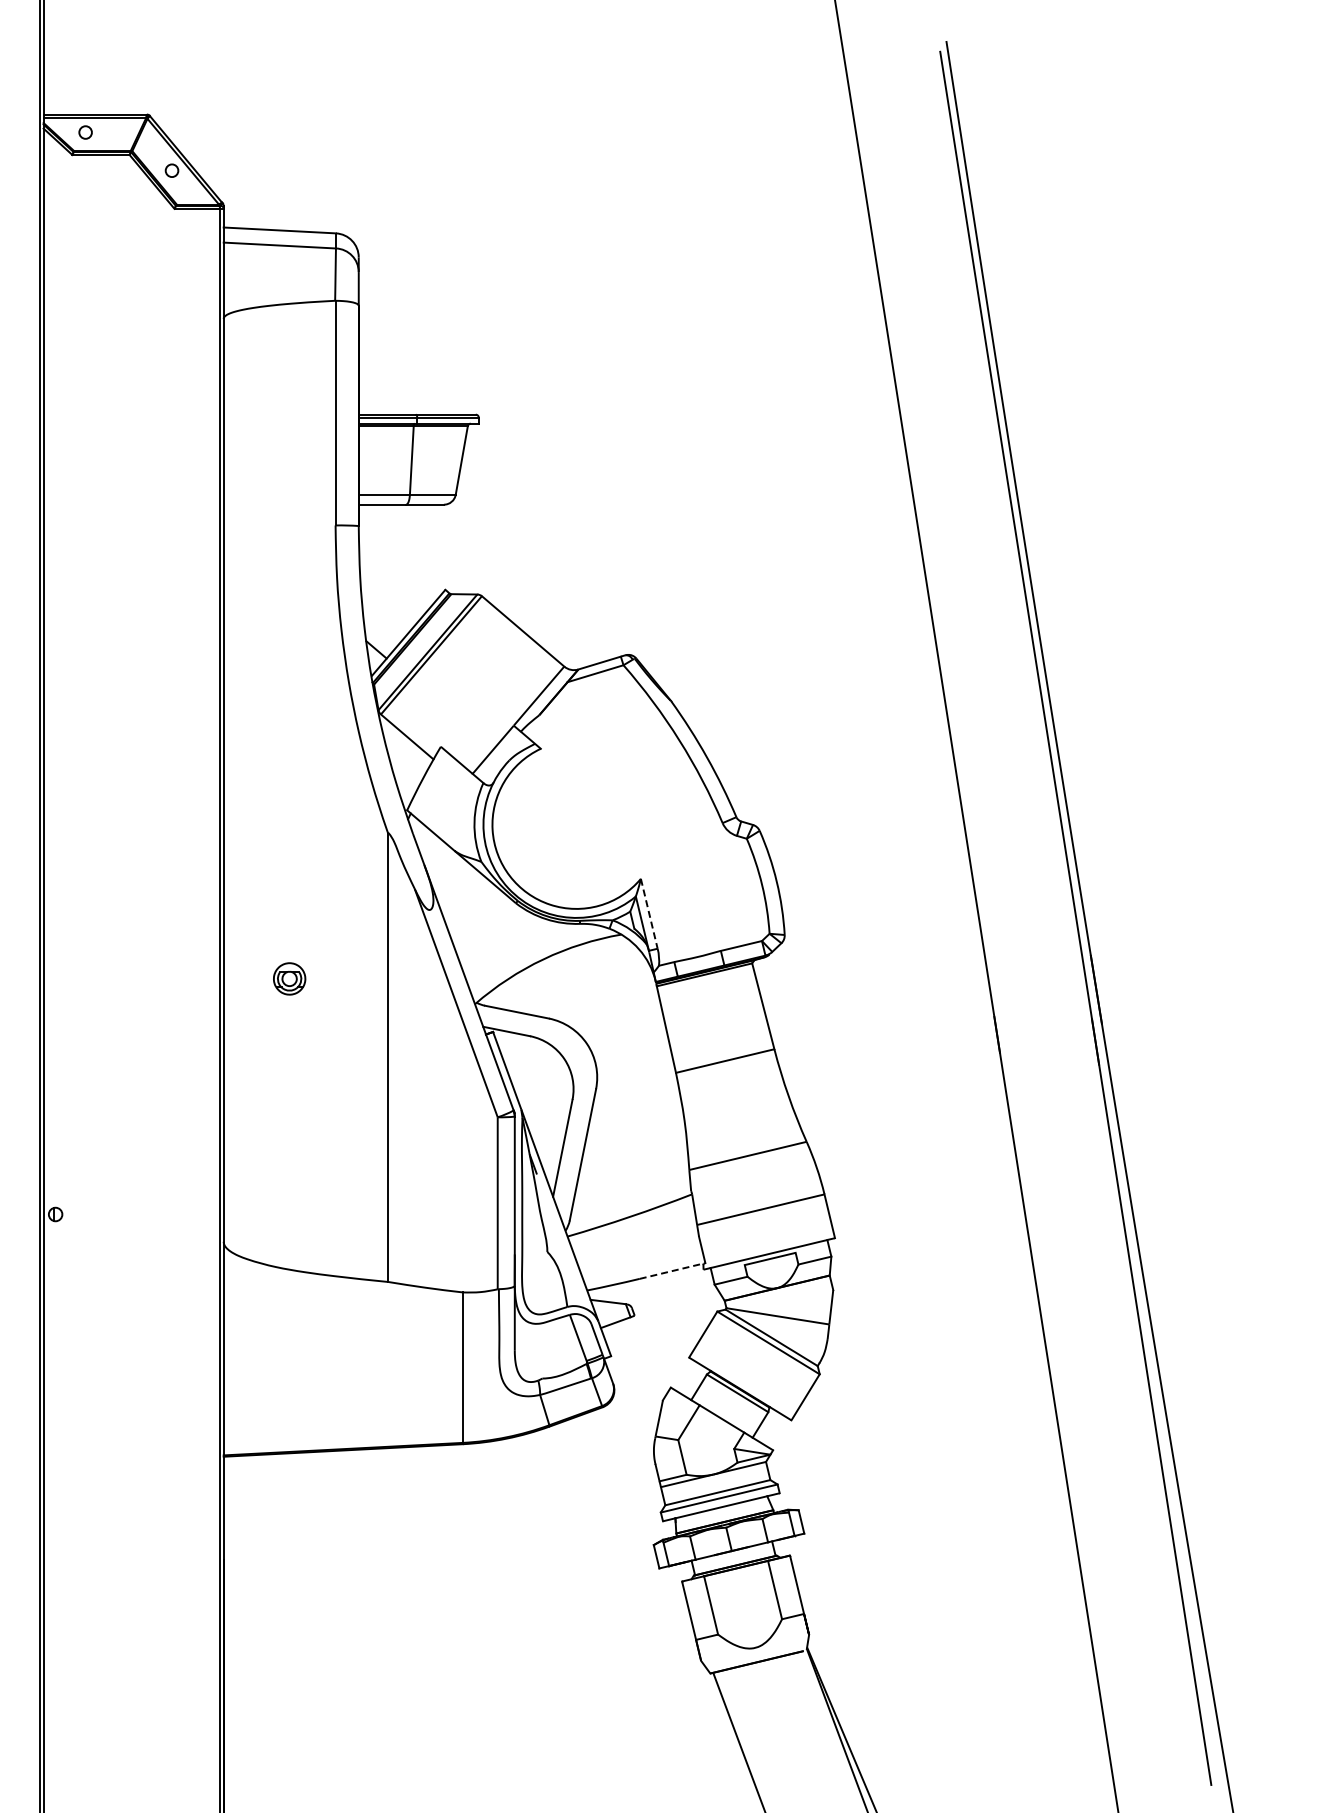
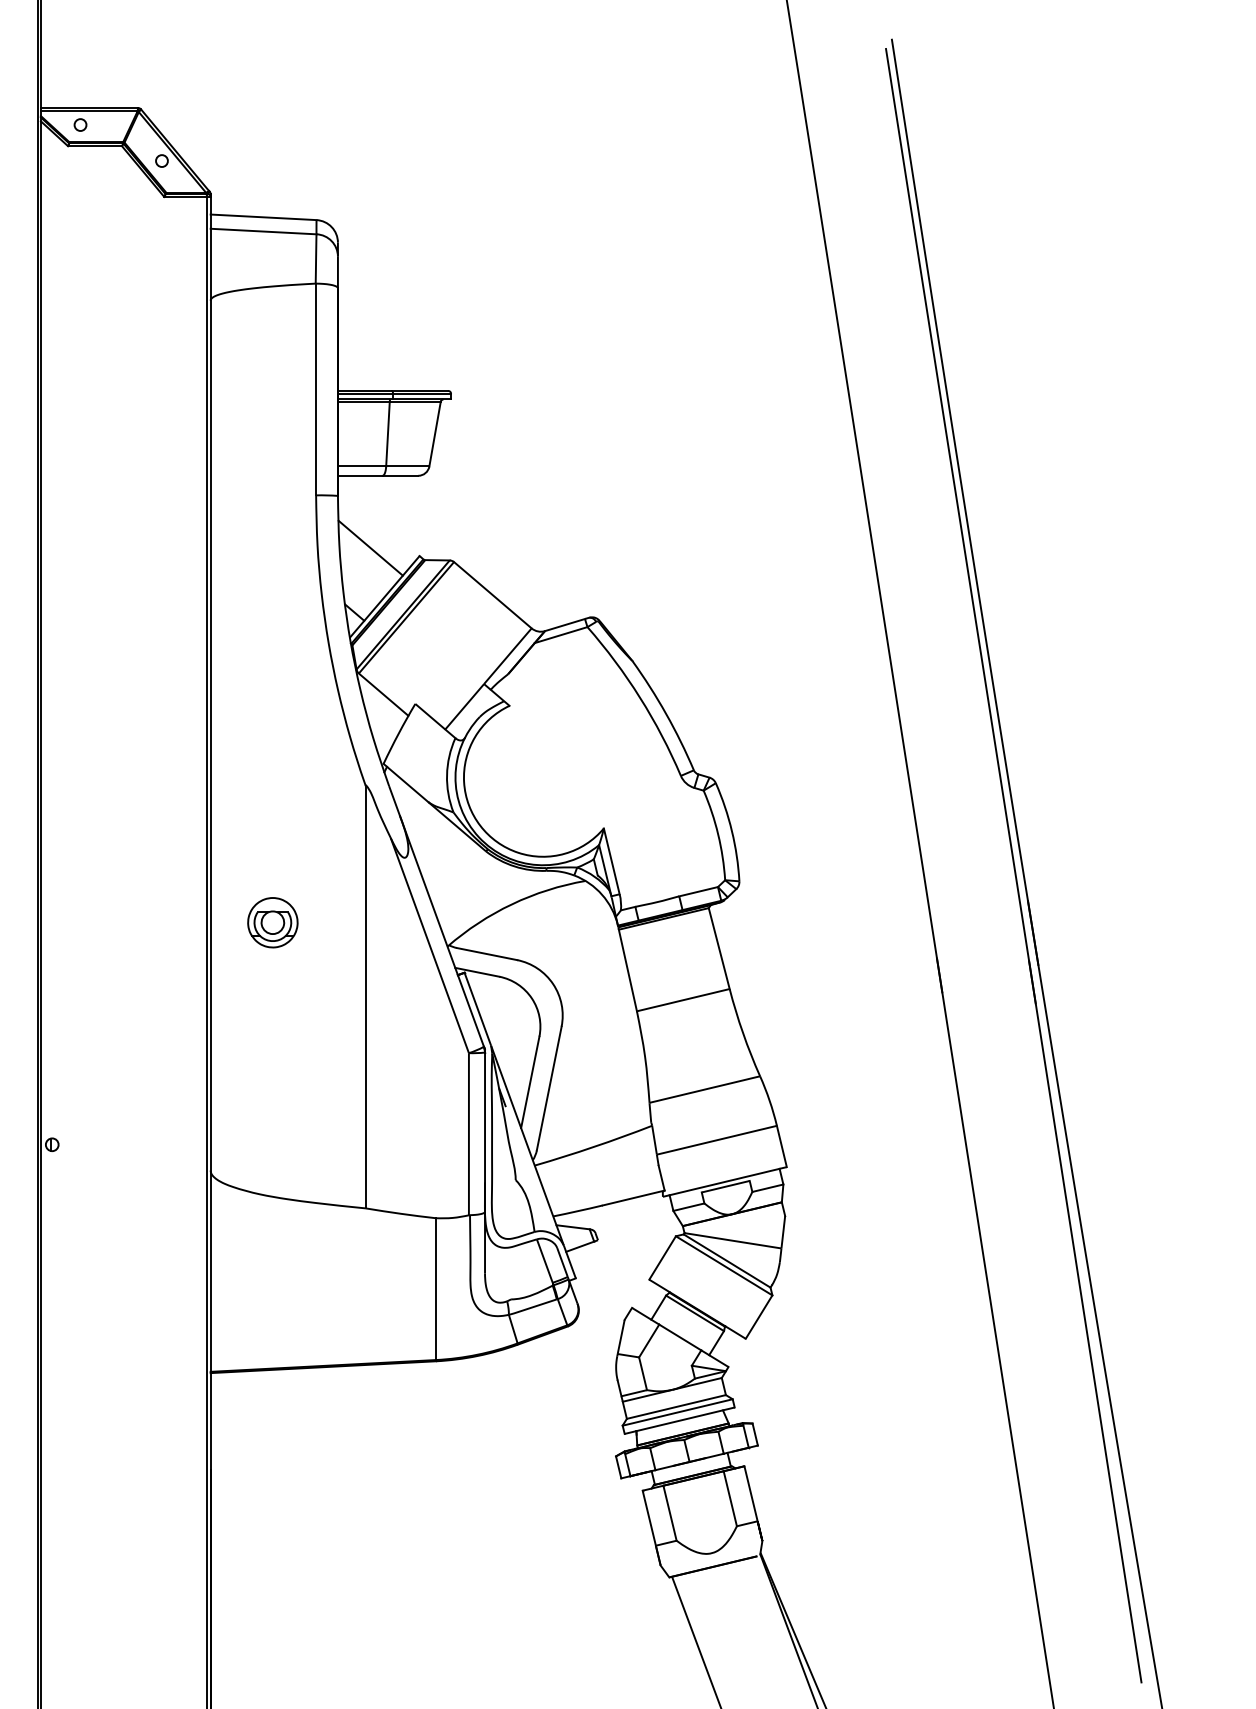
line: (393, 581) -> (370, 548), added
line: (649, 913) -> (611, 861), dashed -> solid
part: (289, 978) -> (272, 922), size x1.67
line: (672, 1271) -> (633, 1198), dashed -> solid

